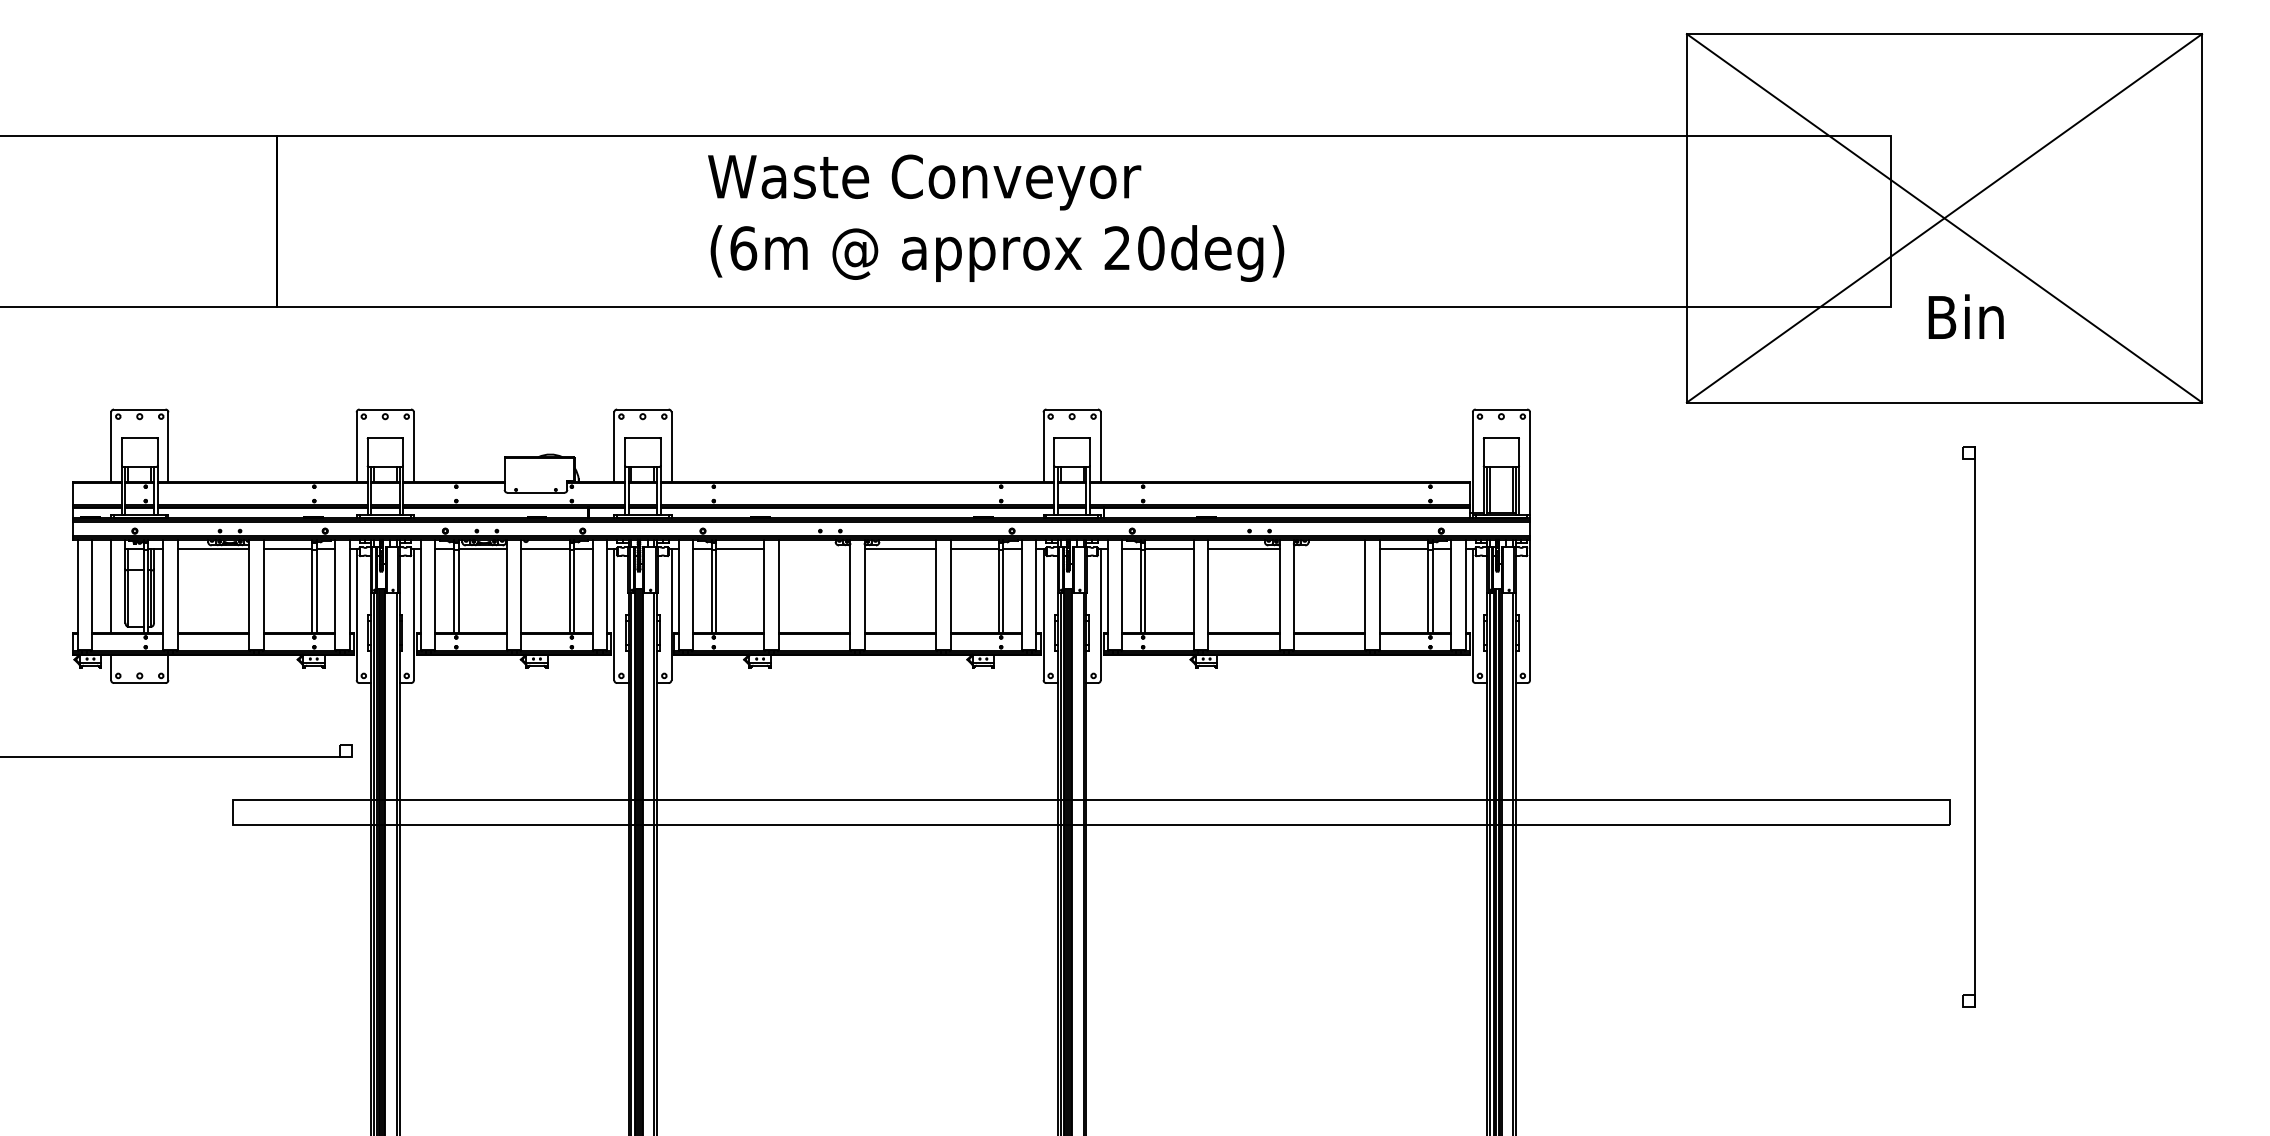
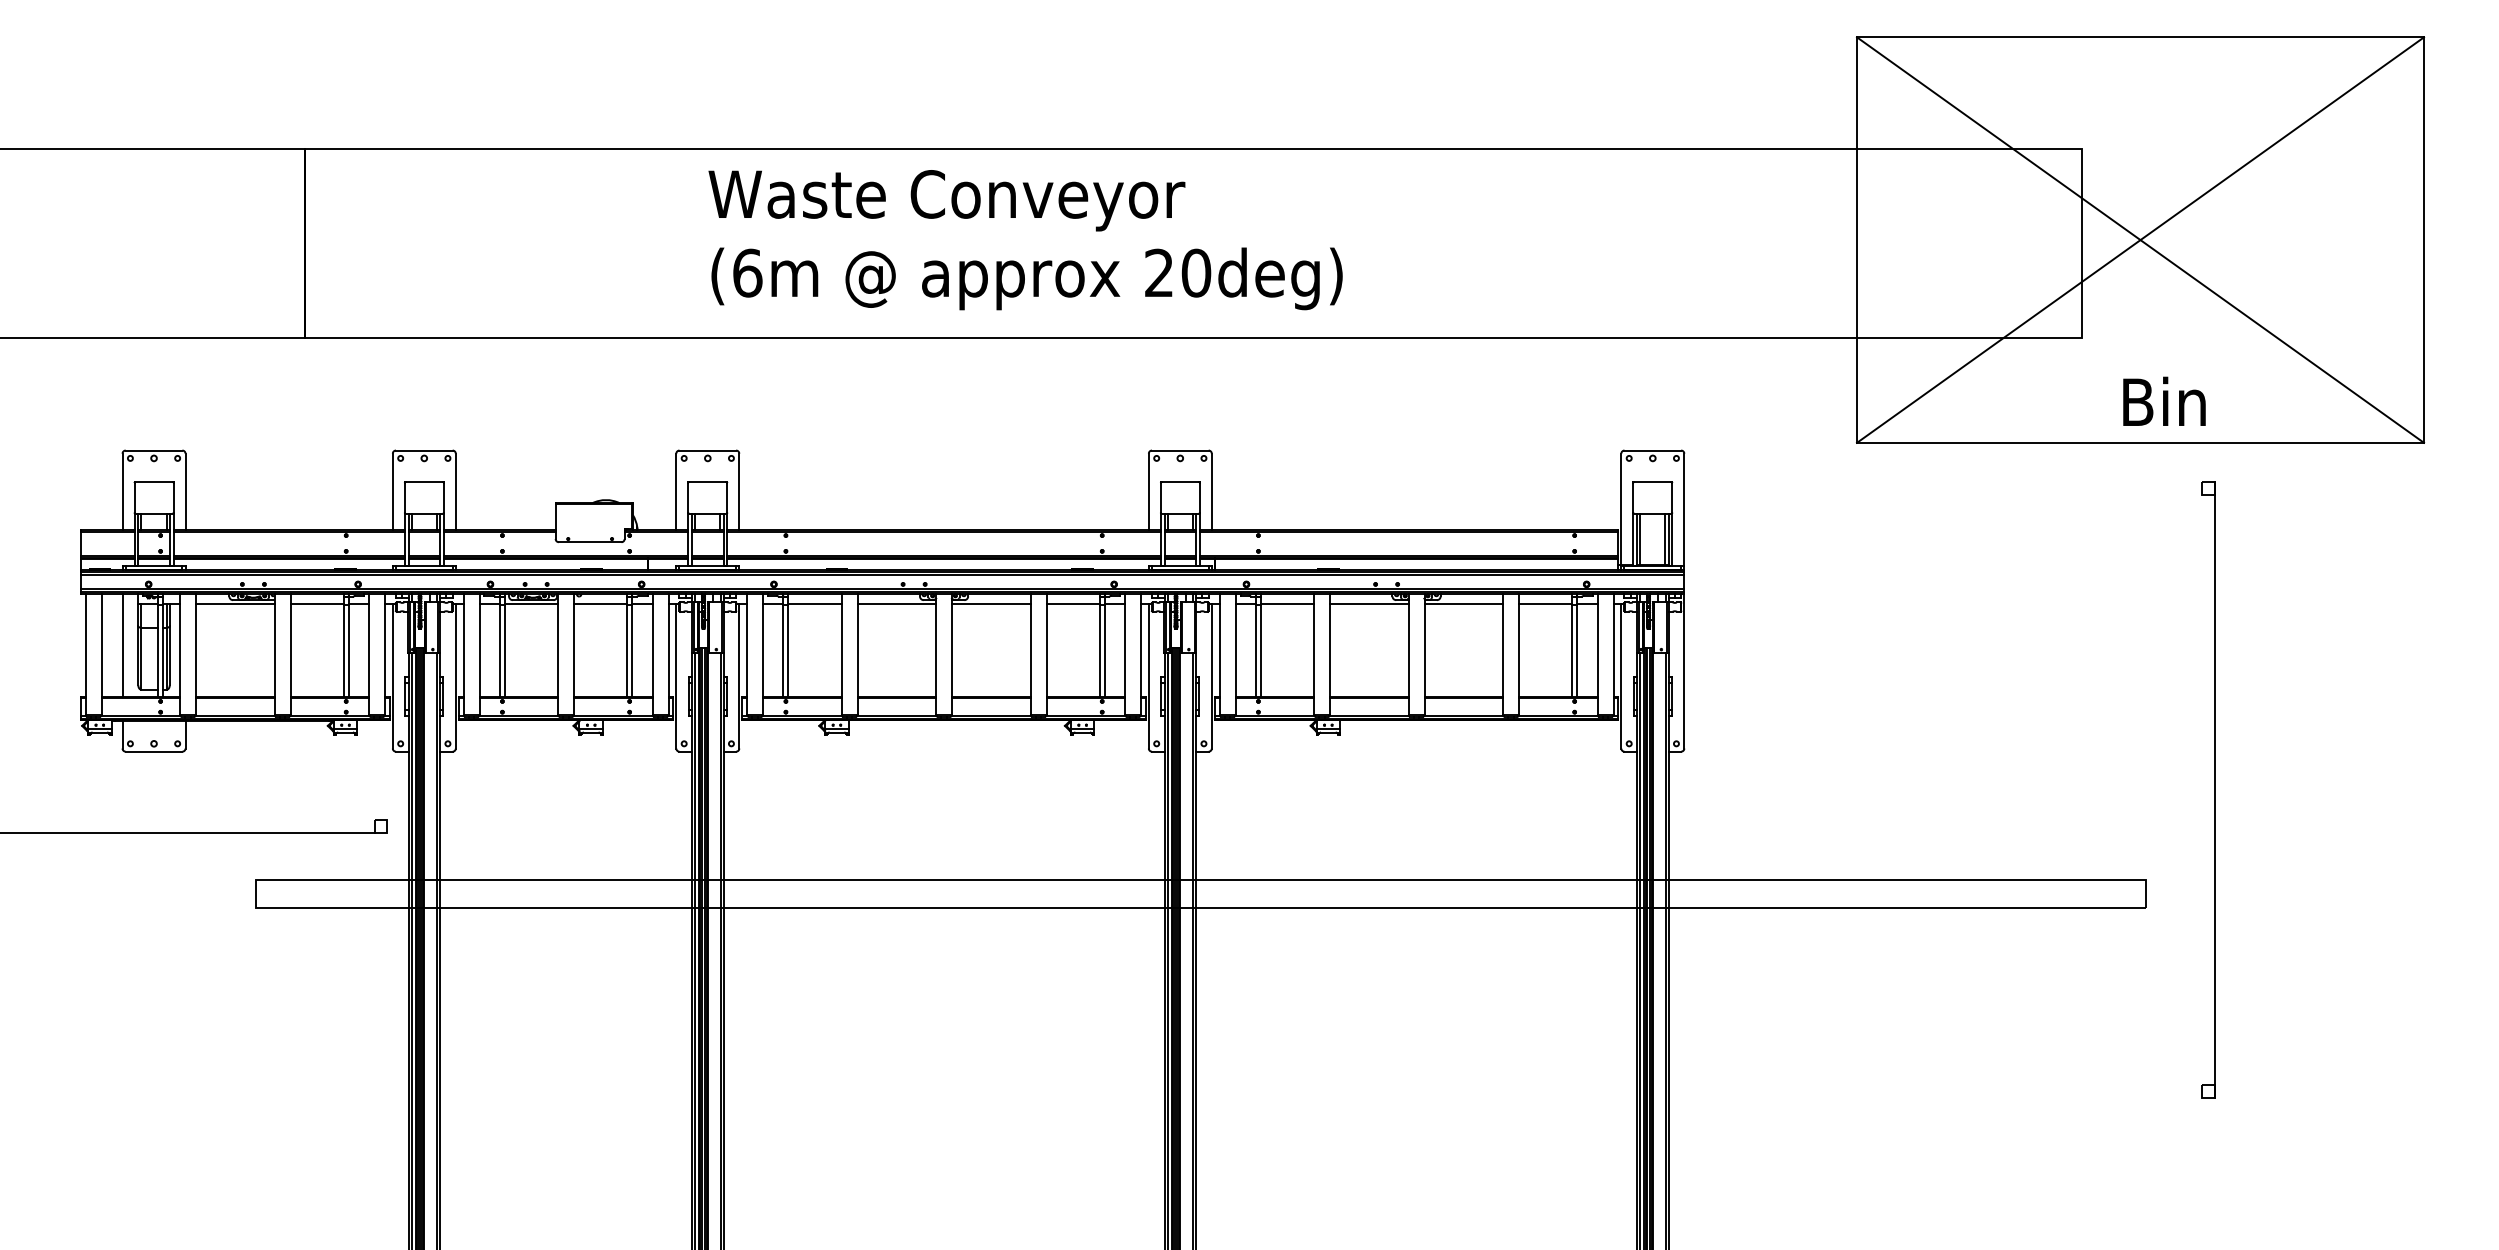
text: (995, 218) -> (1025, 240), moved
text: (1966, 315) -> (2164, 400), moved
line: (814, 549) -> (896, 604), added
line: (1329, 549) -> (1463, 604), added
part: (1969, 726) -> (2208, 789), moved

